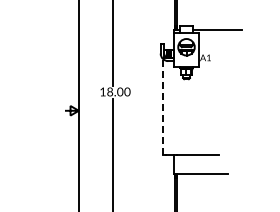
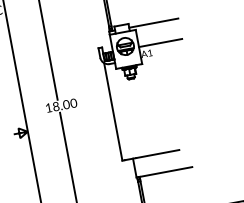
line: (220, 50) -> (160, 43), added
line: (163, 107) -> (113, 112), dashed -> solid

